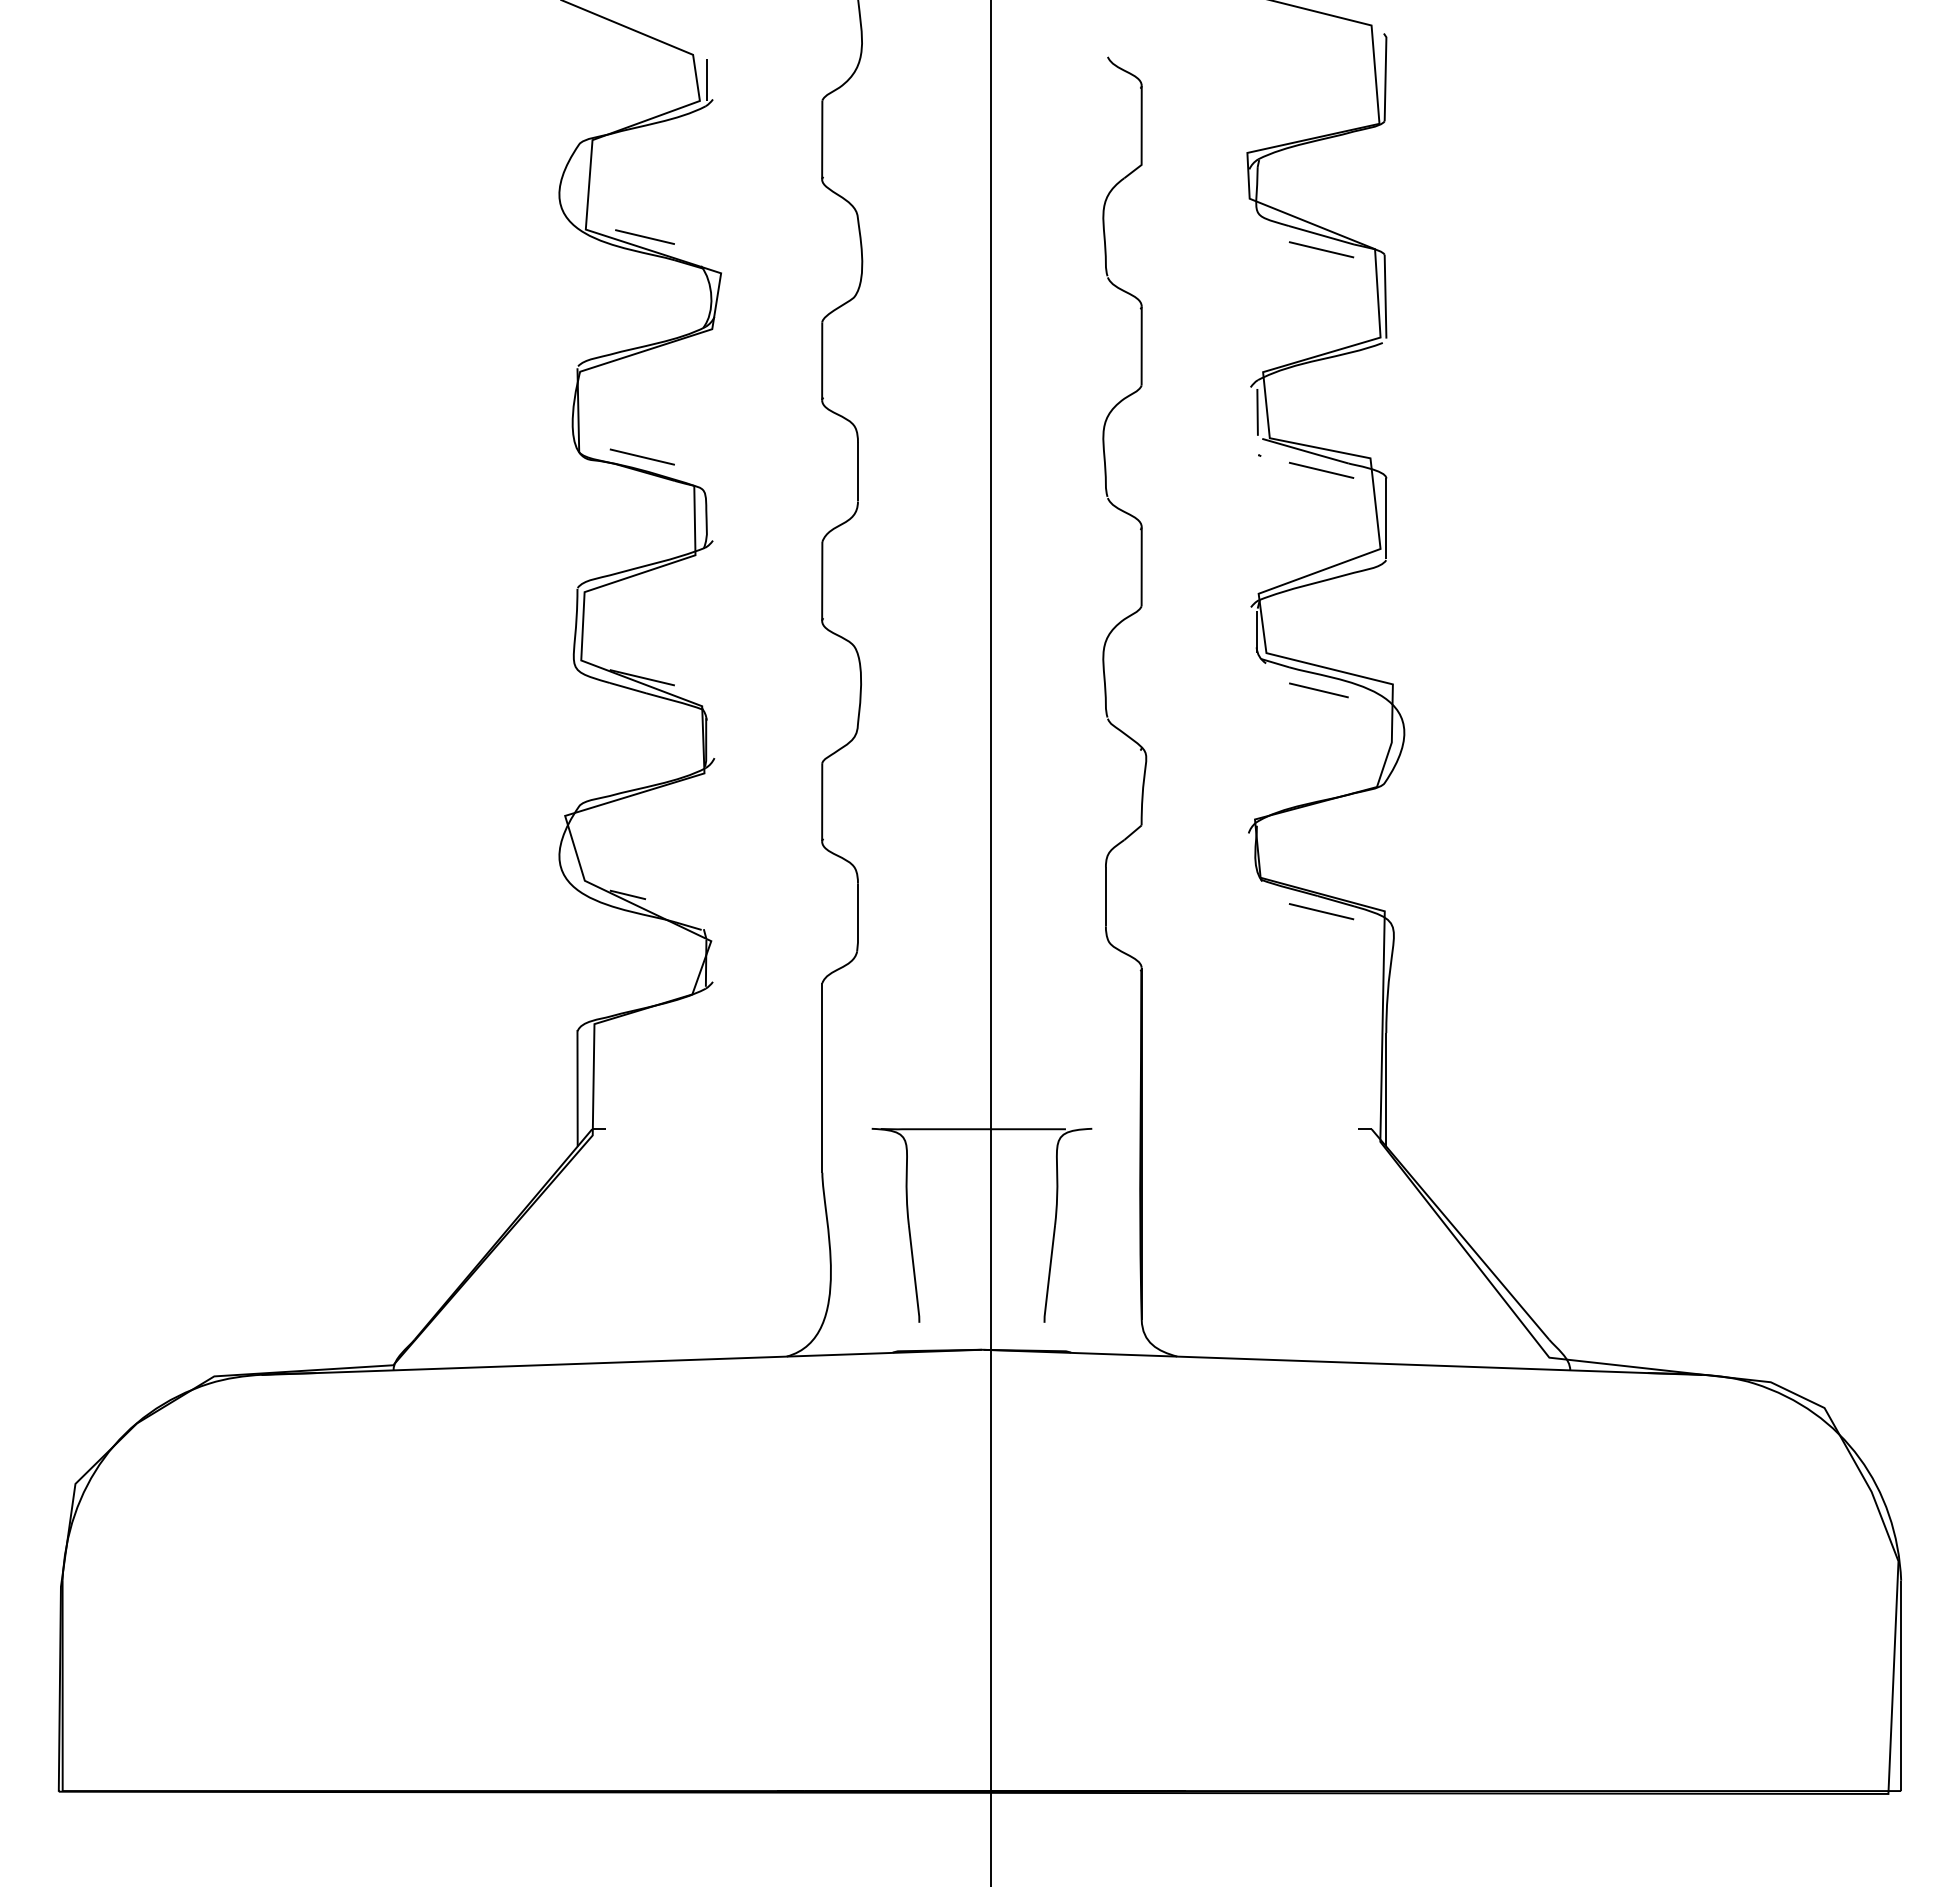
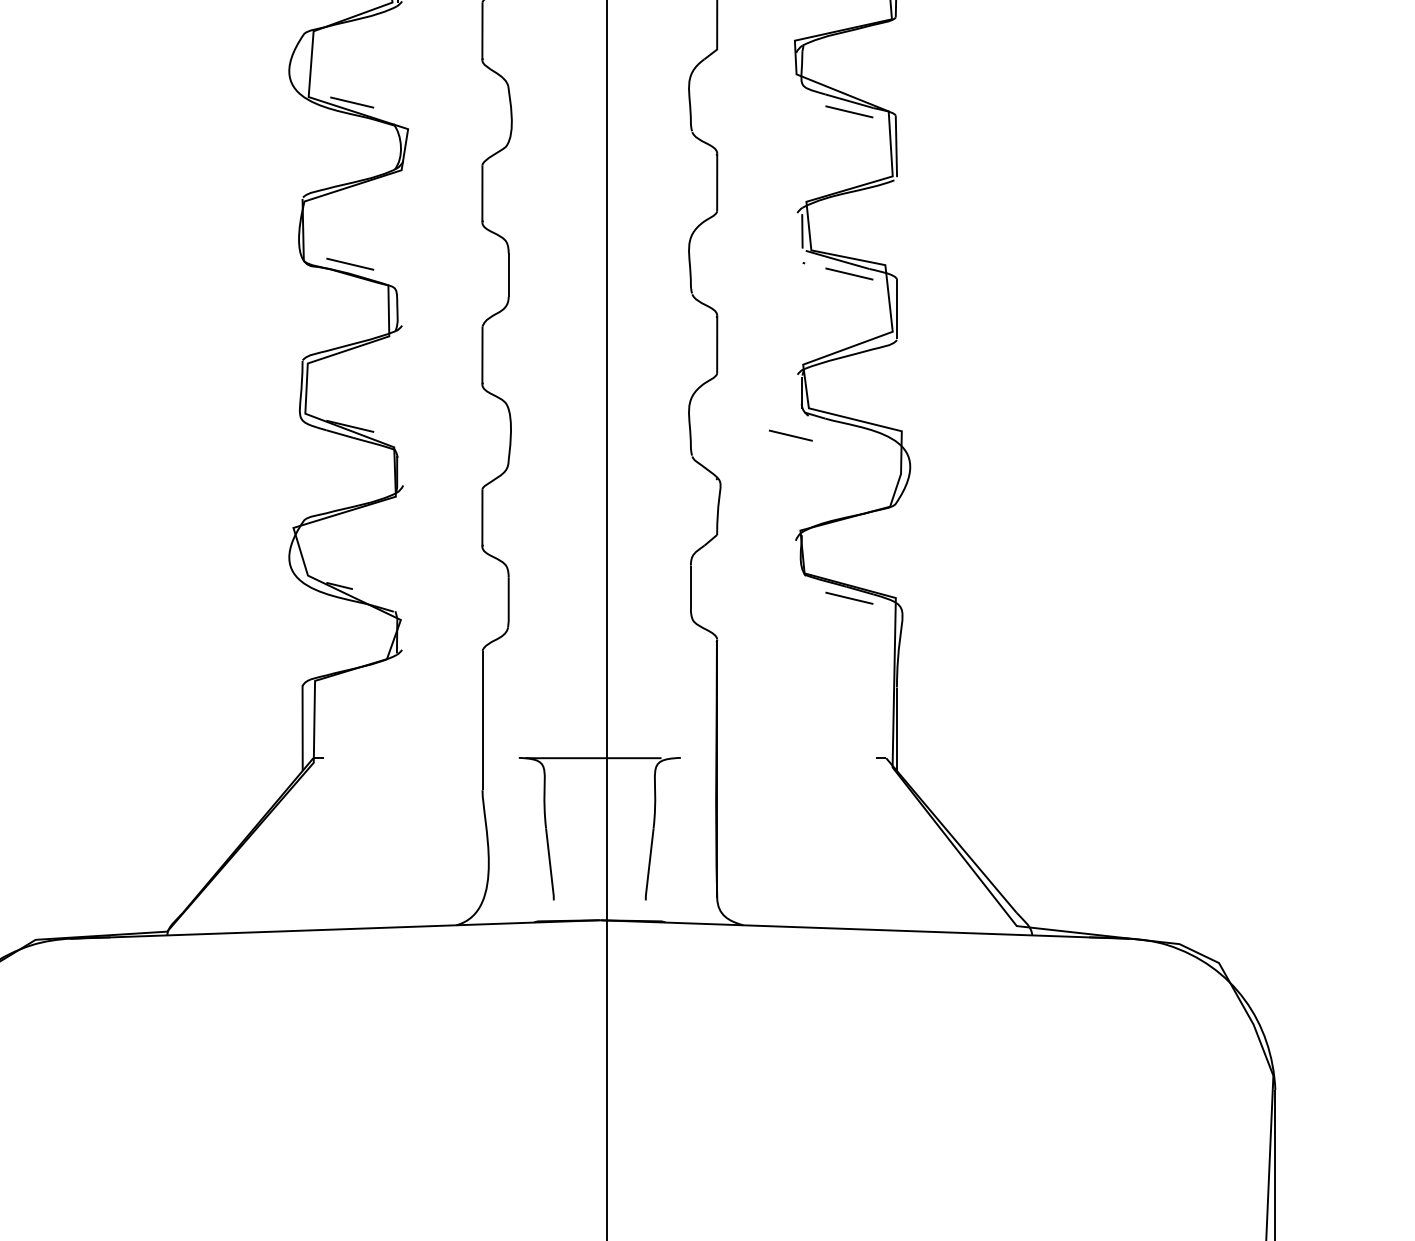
line: (1318, 690) -> (790, 435), moved

